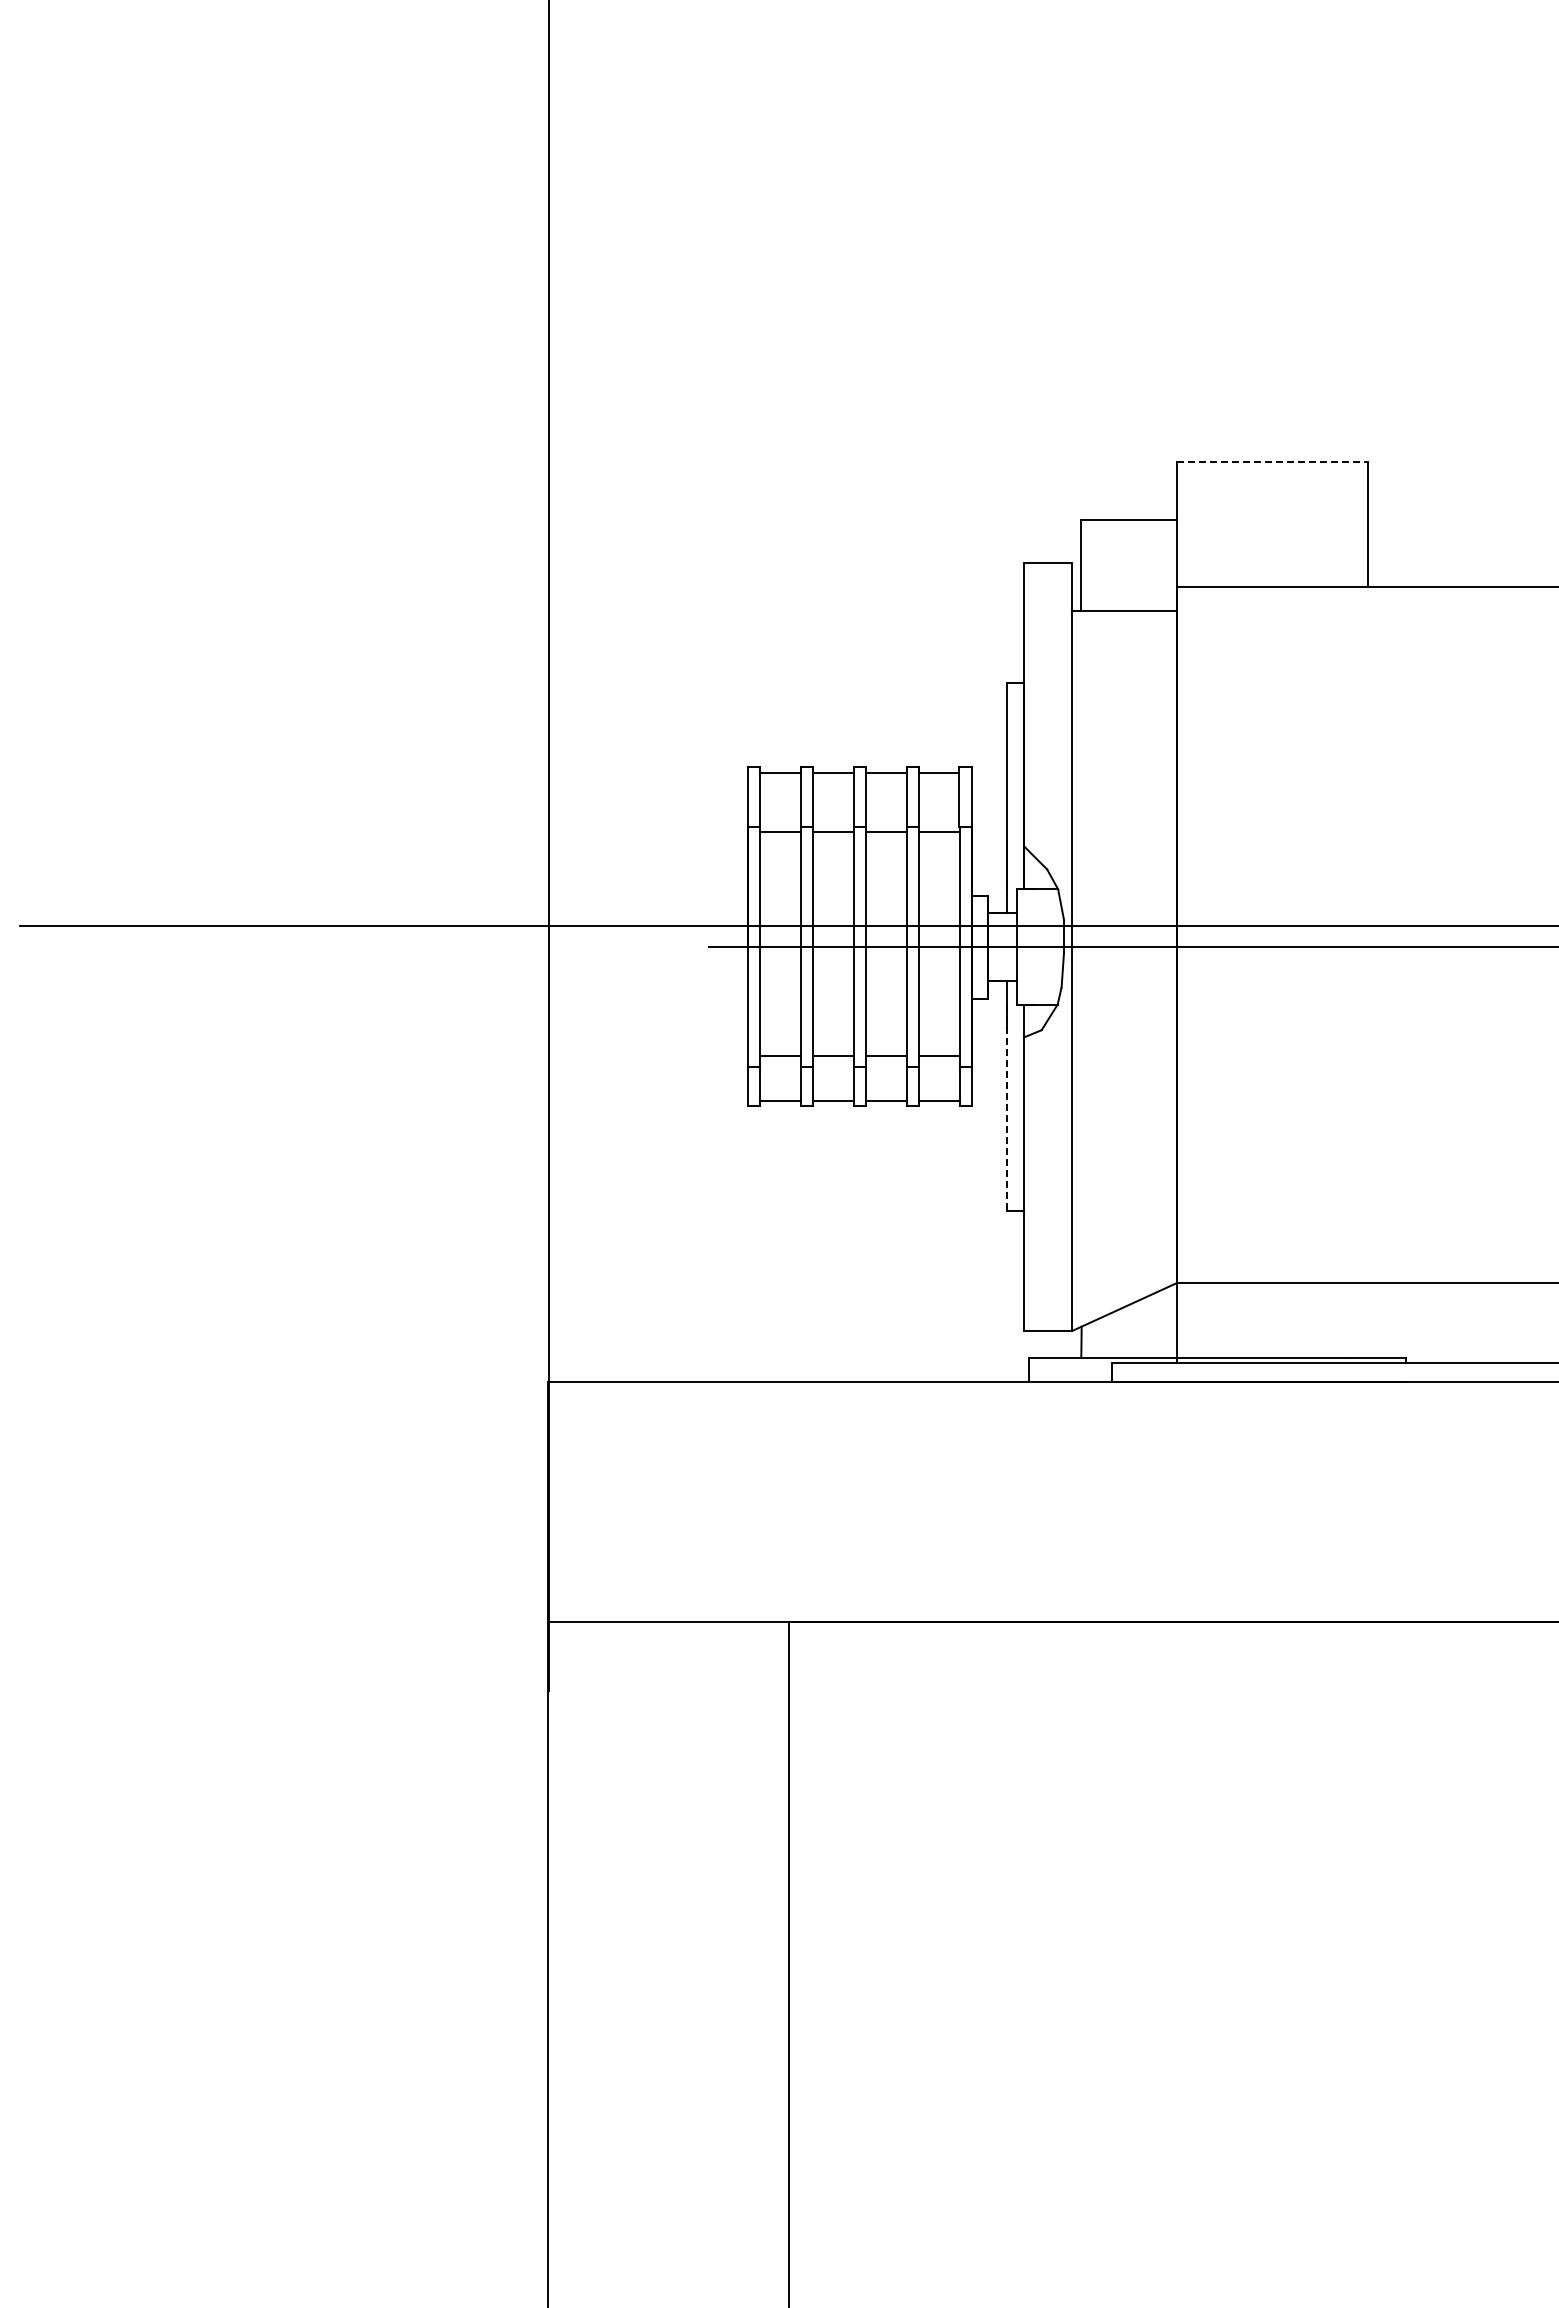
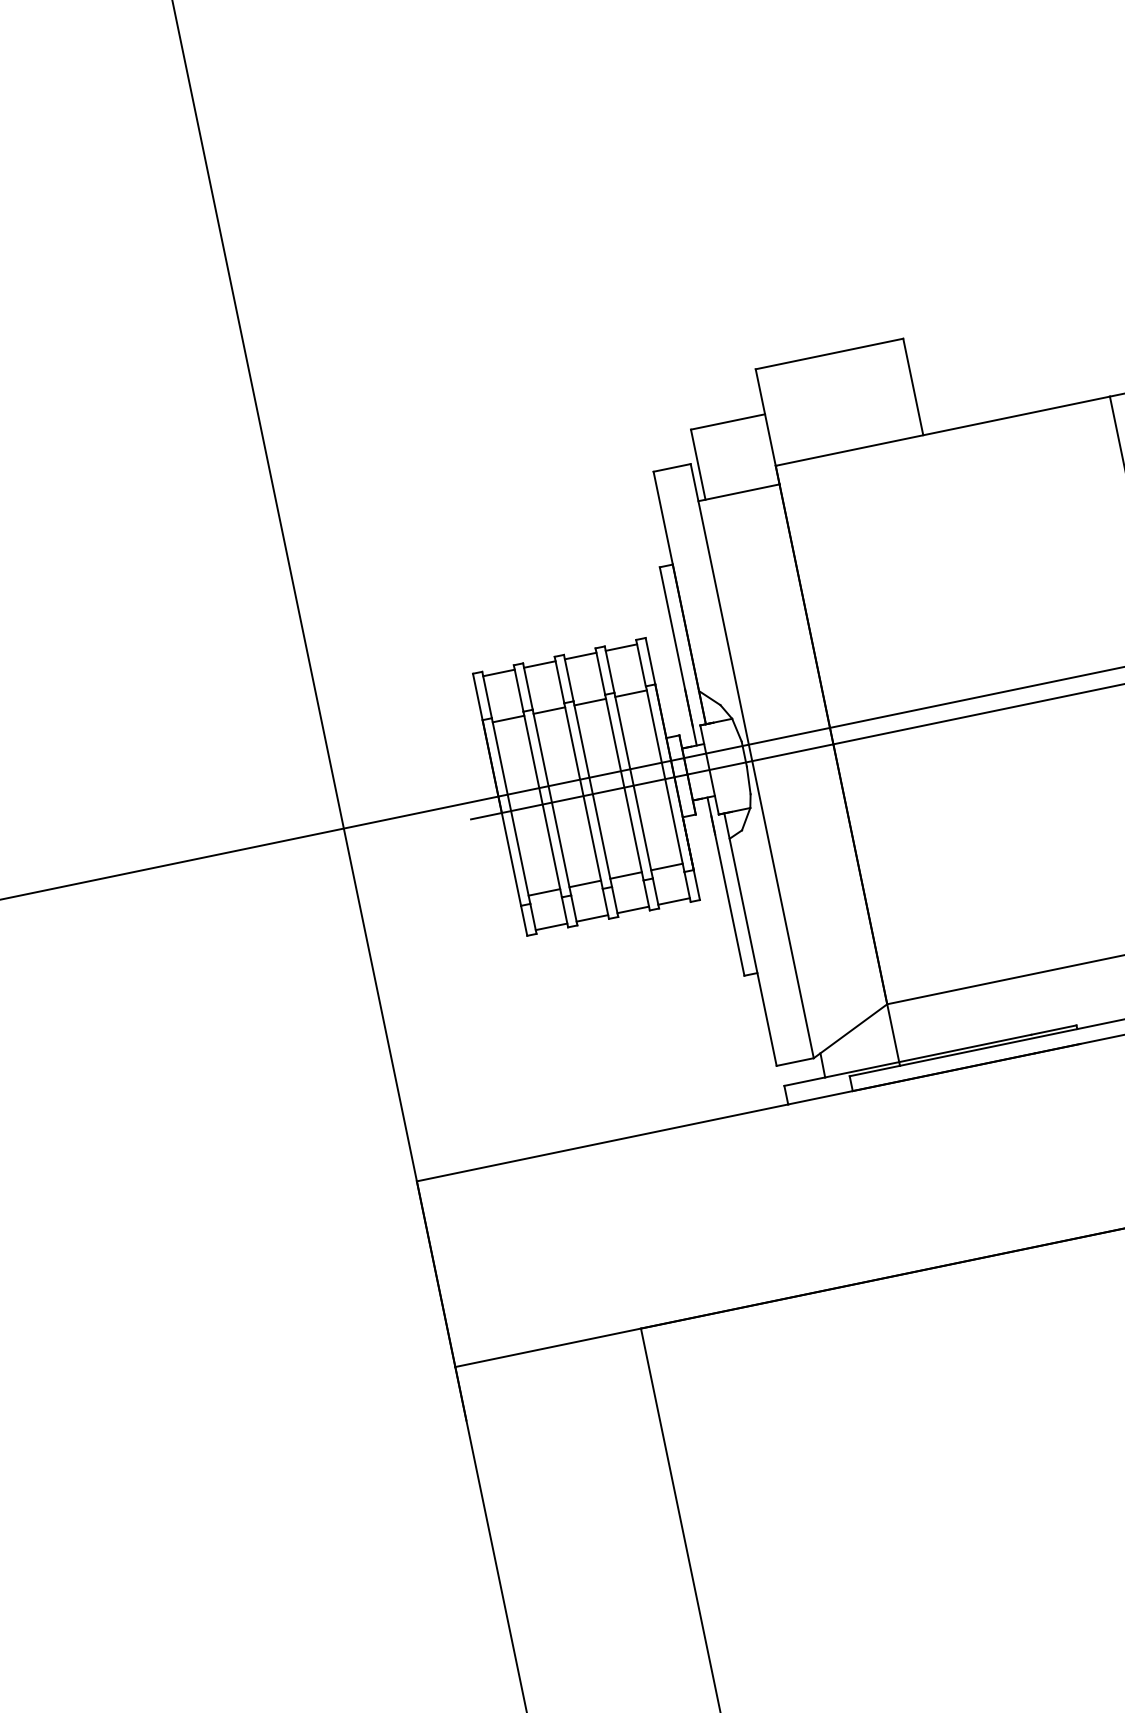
line: (1272, 462) -> (829, 354), dashed -> solid
line: (1007, 1108) -> (728, 896), dashed -> solid

